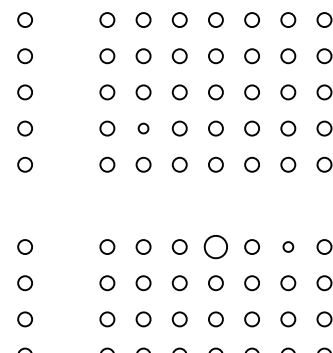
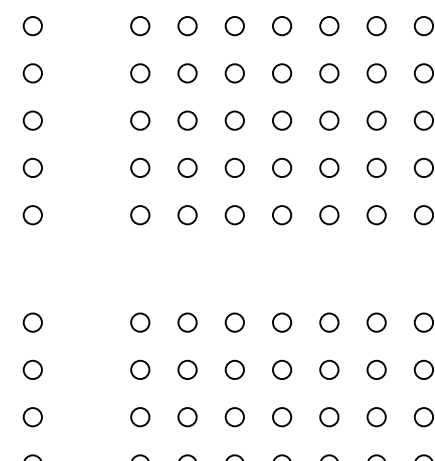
circle: (143, 128) -> (187, 167), size x1.43
circle: (215, 246) -> (281, 321), size x0.62
circle: (288, 246) -> (376, 321), size x1.43

